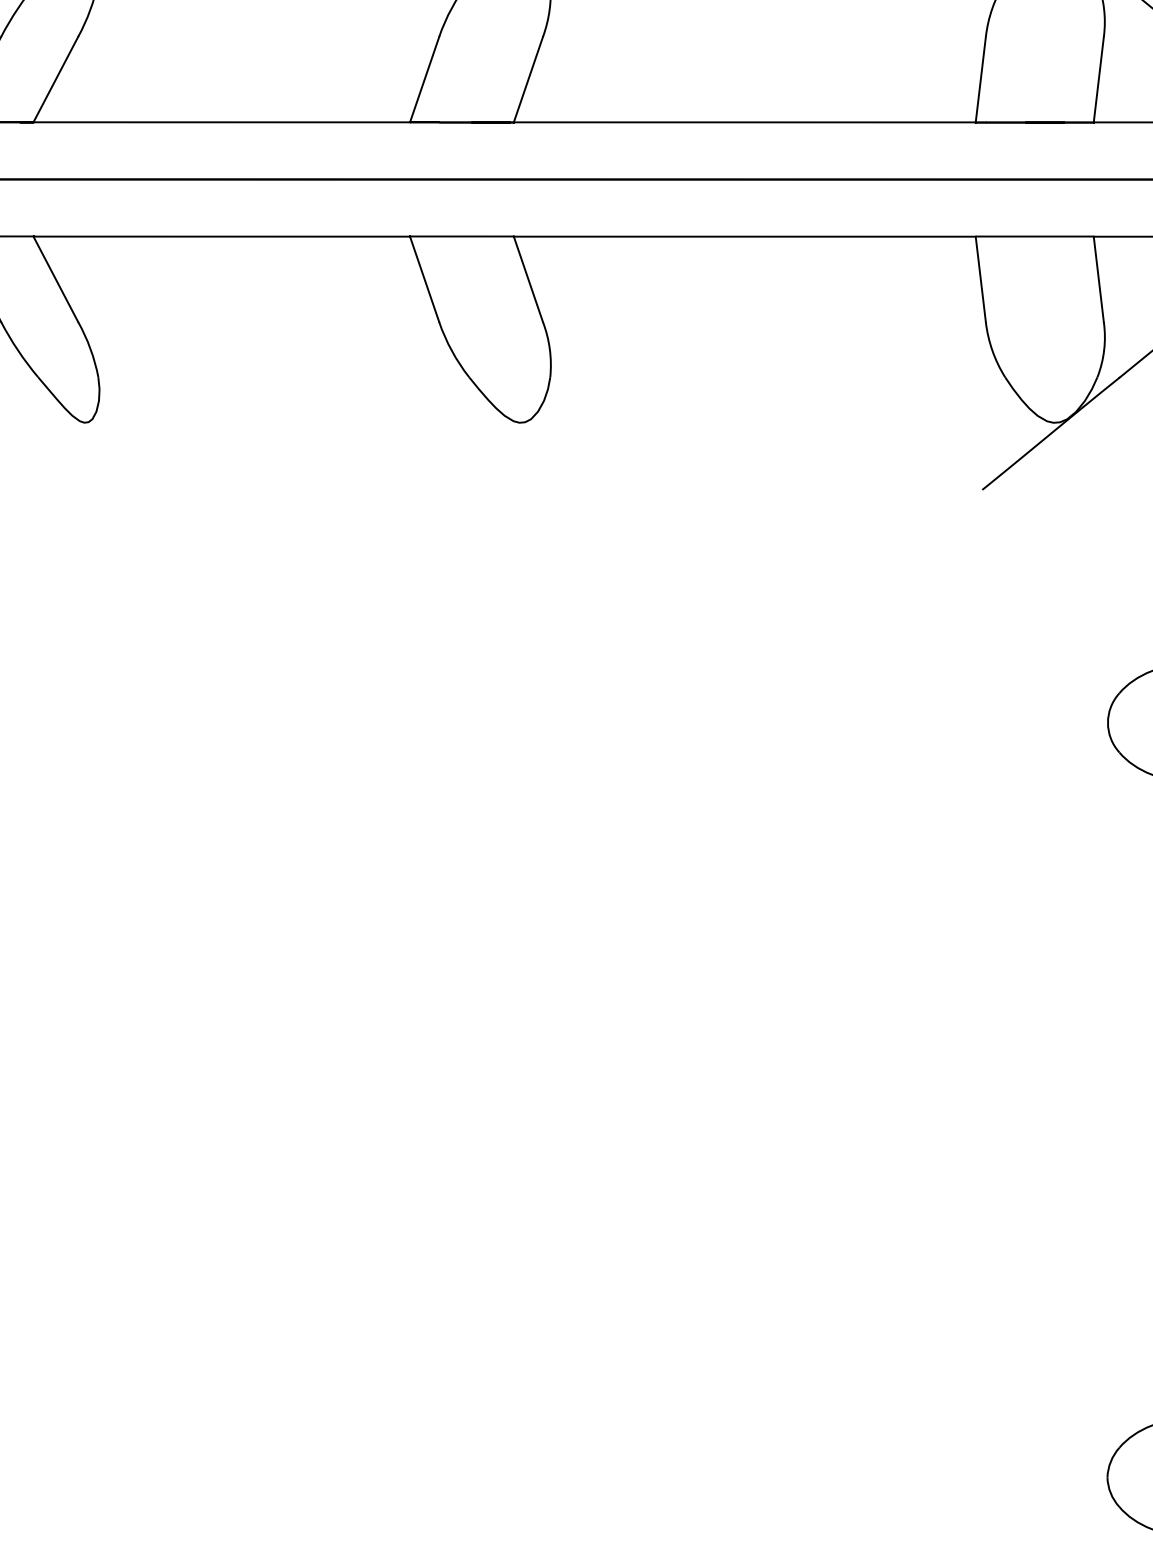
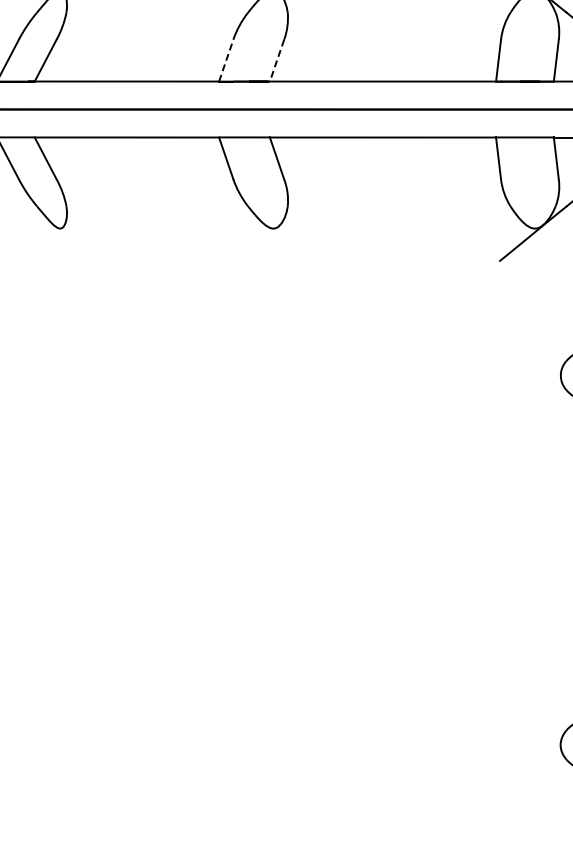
line: (425, 79) -> (226, 60), solid -> dashed
line: (527, 81) -> (276, 61), solid -> dashed

